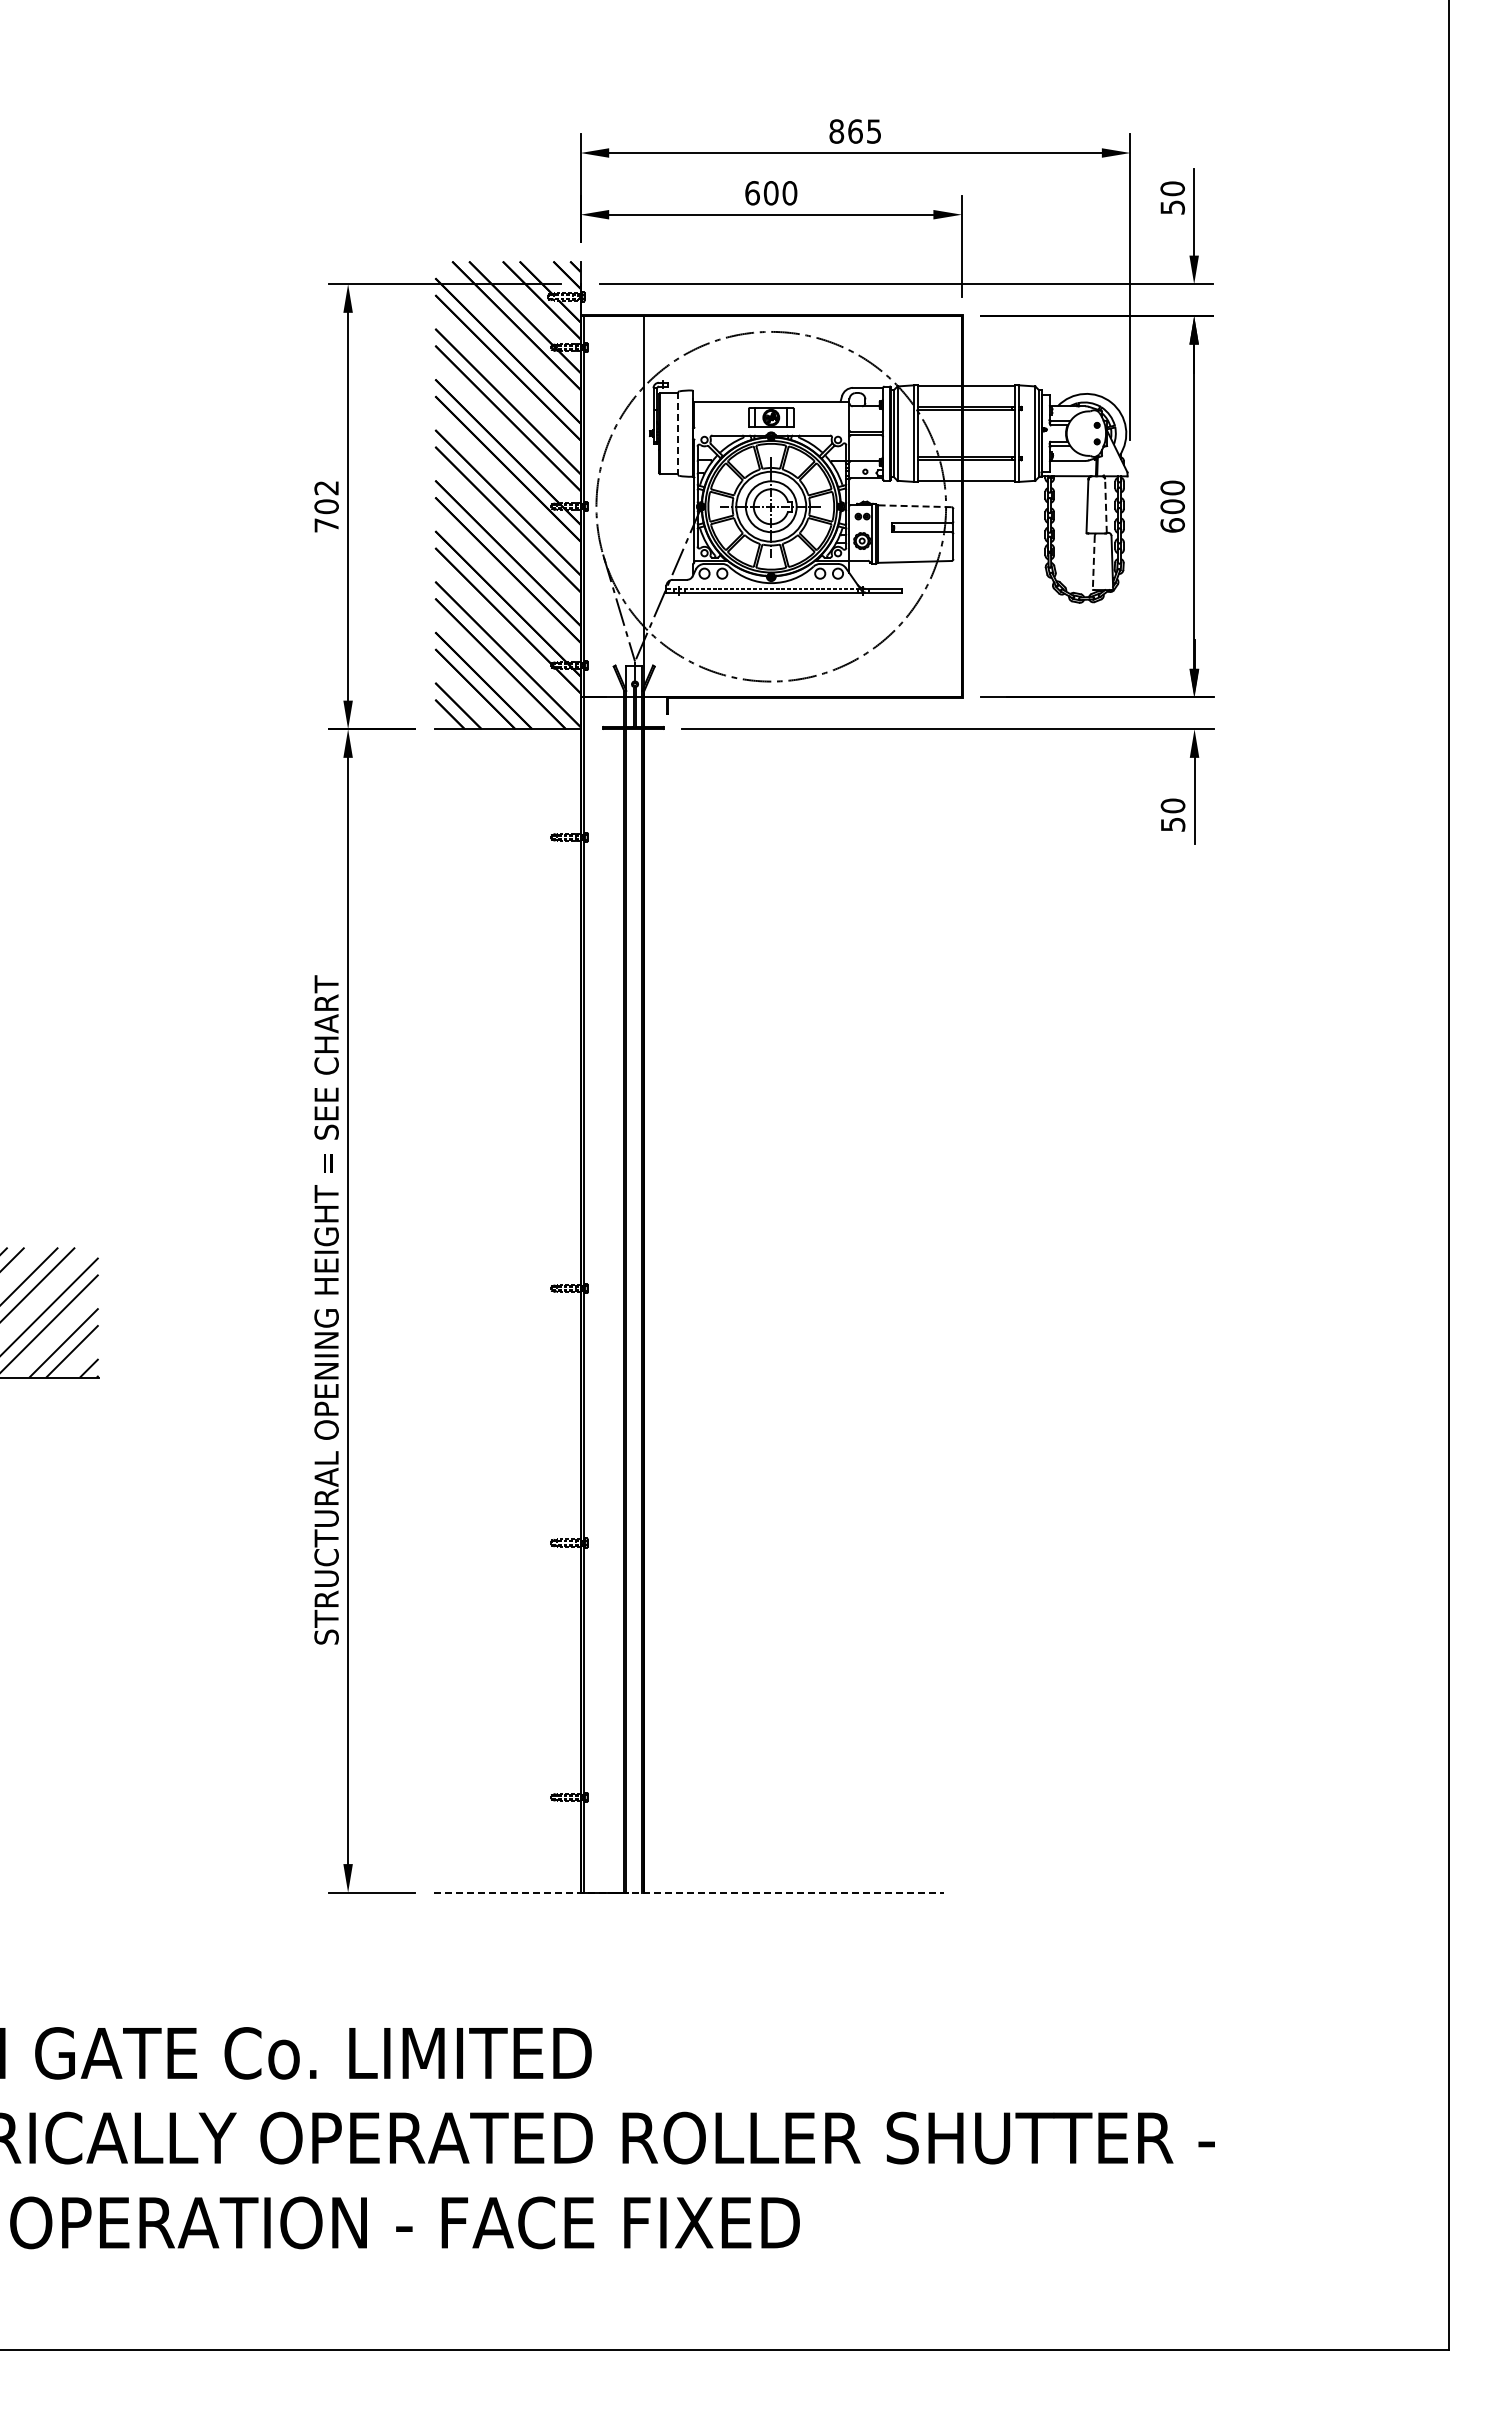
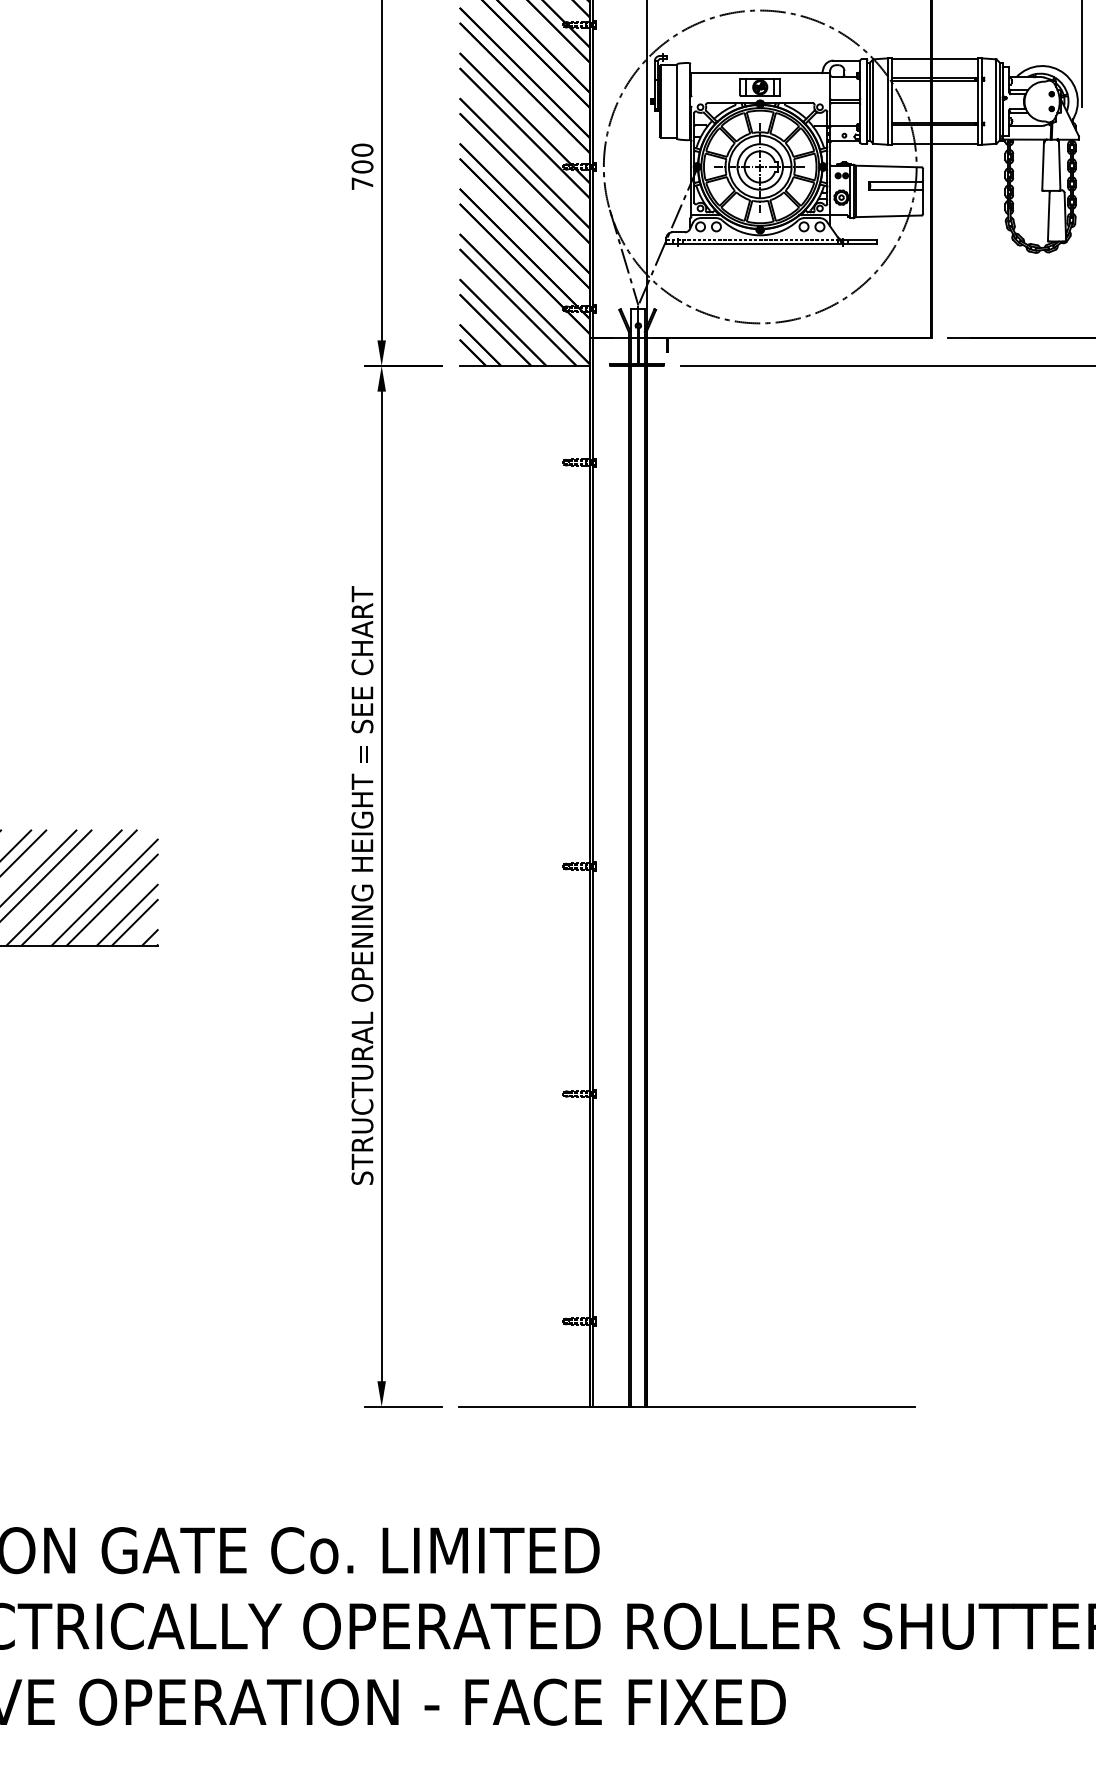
line: (678, 434) -> (677, 102), dashed -> solid
text: (326, 487) -> (362, 149), 702 -> 700
line: (914, 506) -> (888, 166), dashed -> solid
line: (1105, 506) -> (1059, 166), dashed -> solid
line: (1093, 562) -> (1048, 216), dashed -> solid
line: (689, 1892) -> (687, 1406), dashed -> solid

